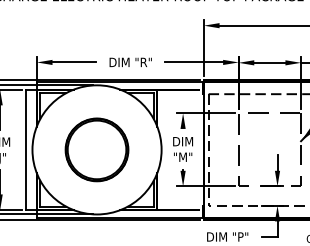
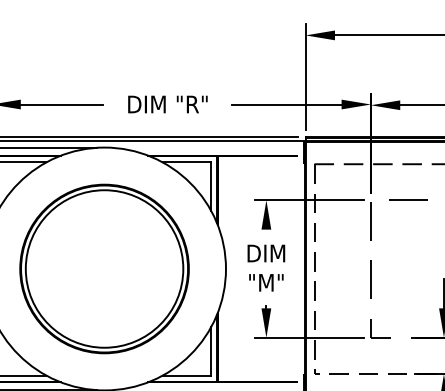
part: (96, 149) -> (103, 268), size x1.43

